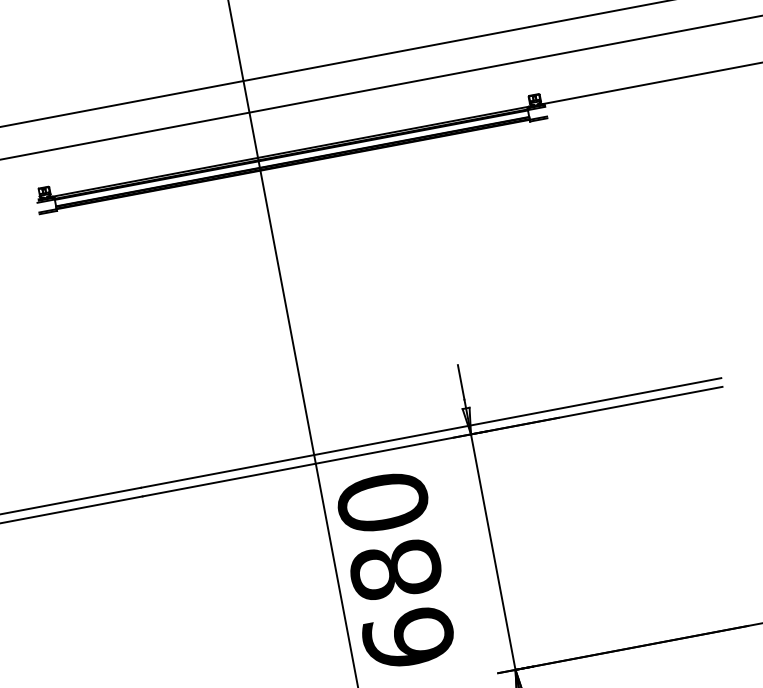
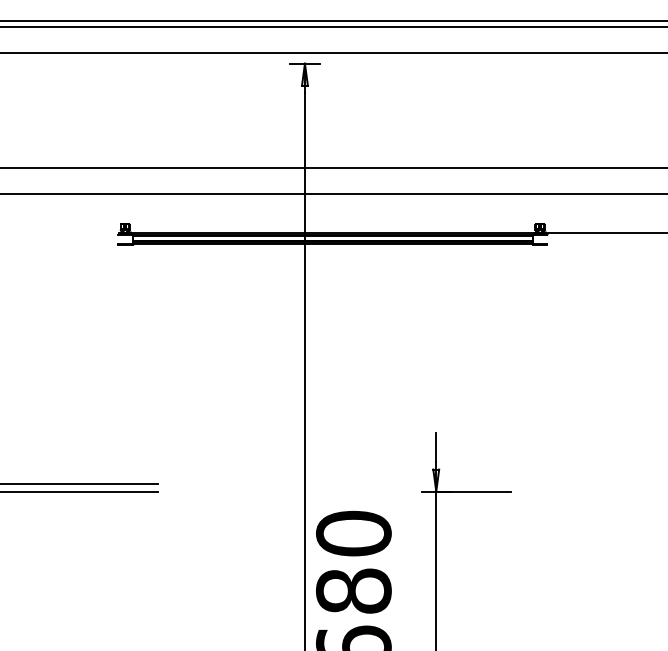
line: (430, 433) -> (403, 484), removed
line: (432, 441) -> (403, 491), removed

